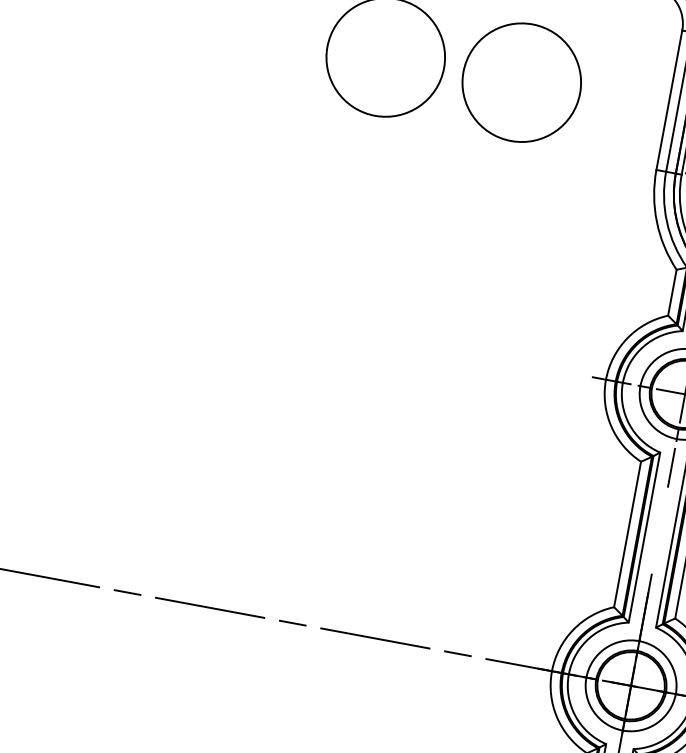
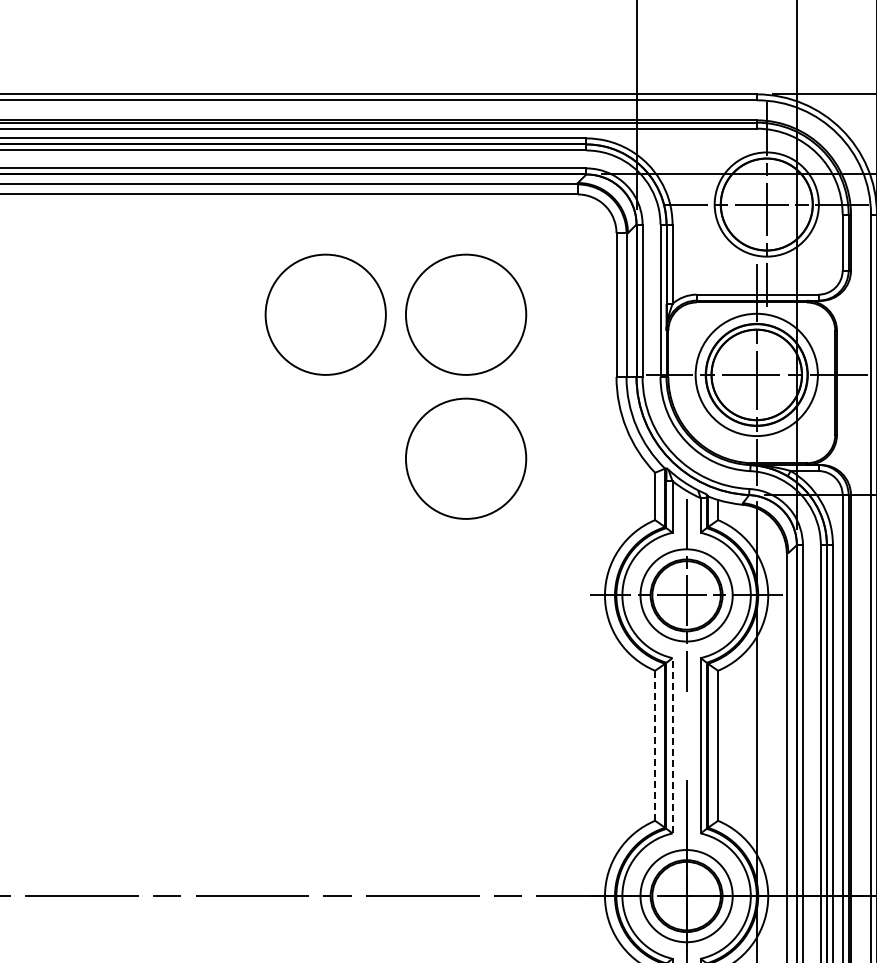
circle: (496, 222) -> (466, 458), added
line: (627, 535) -> (655, 746), solid -> dashed
line: (644, 537) -> (672, 745), solid -> dashed

